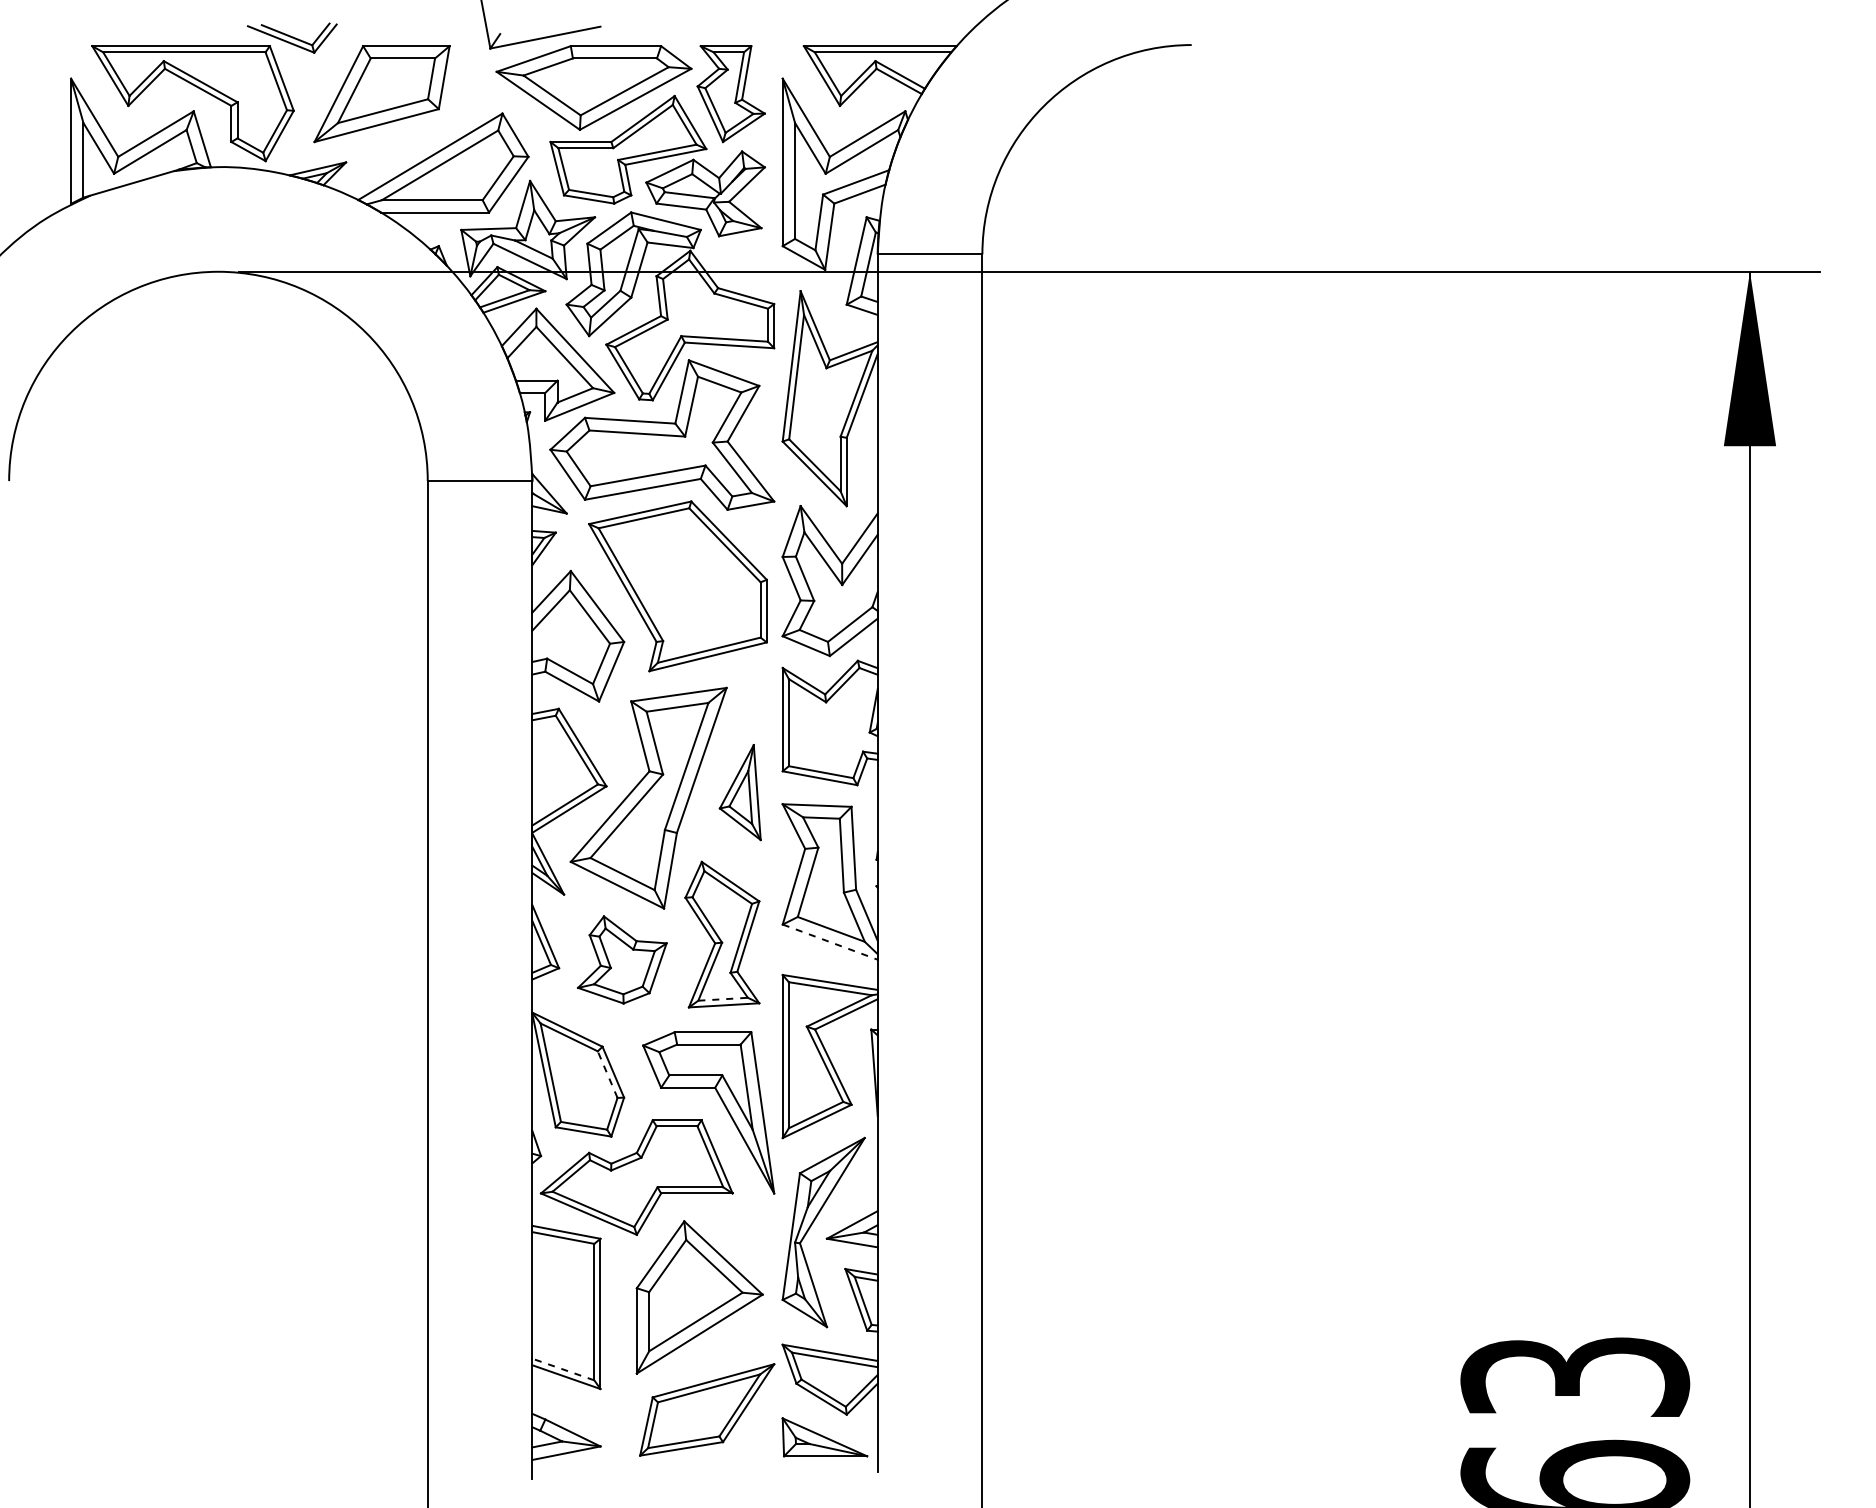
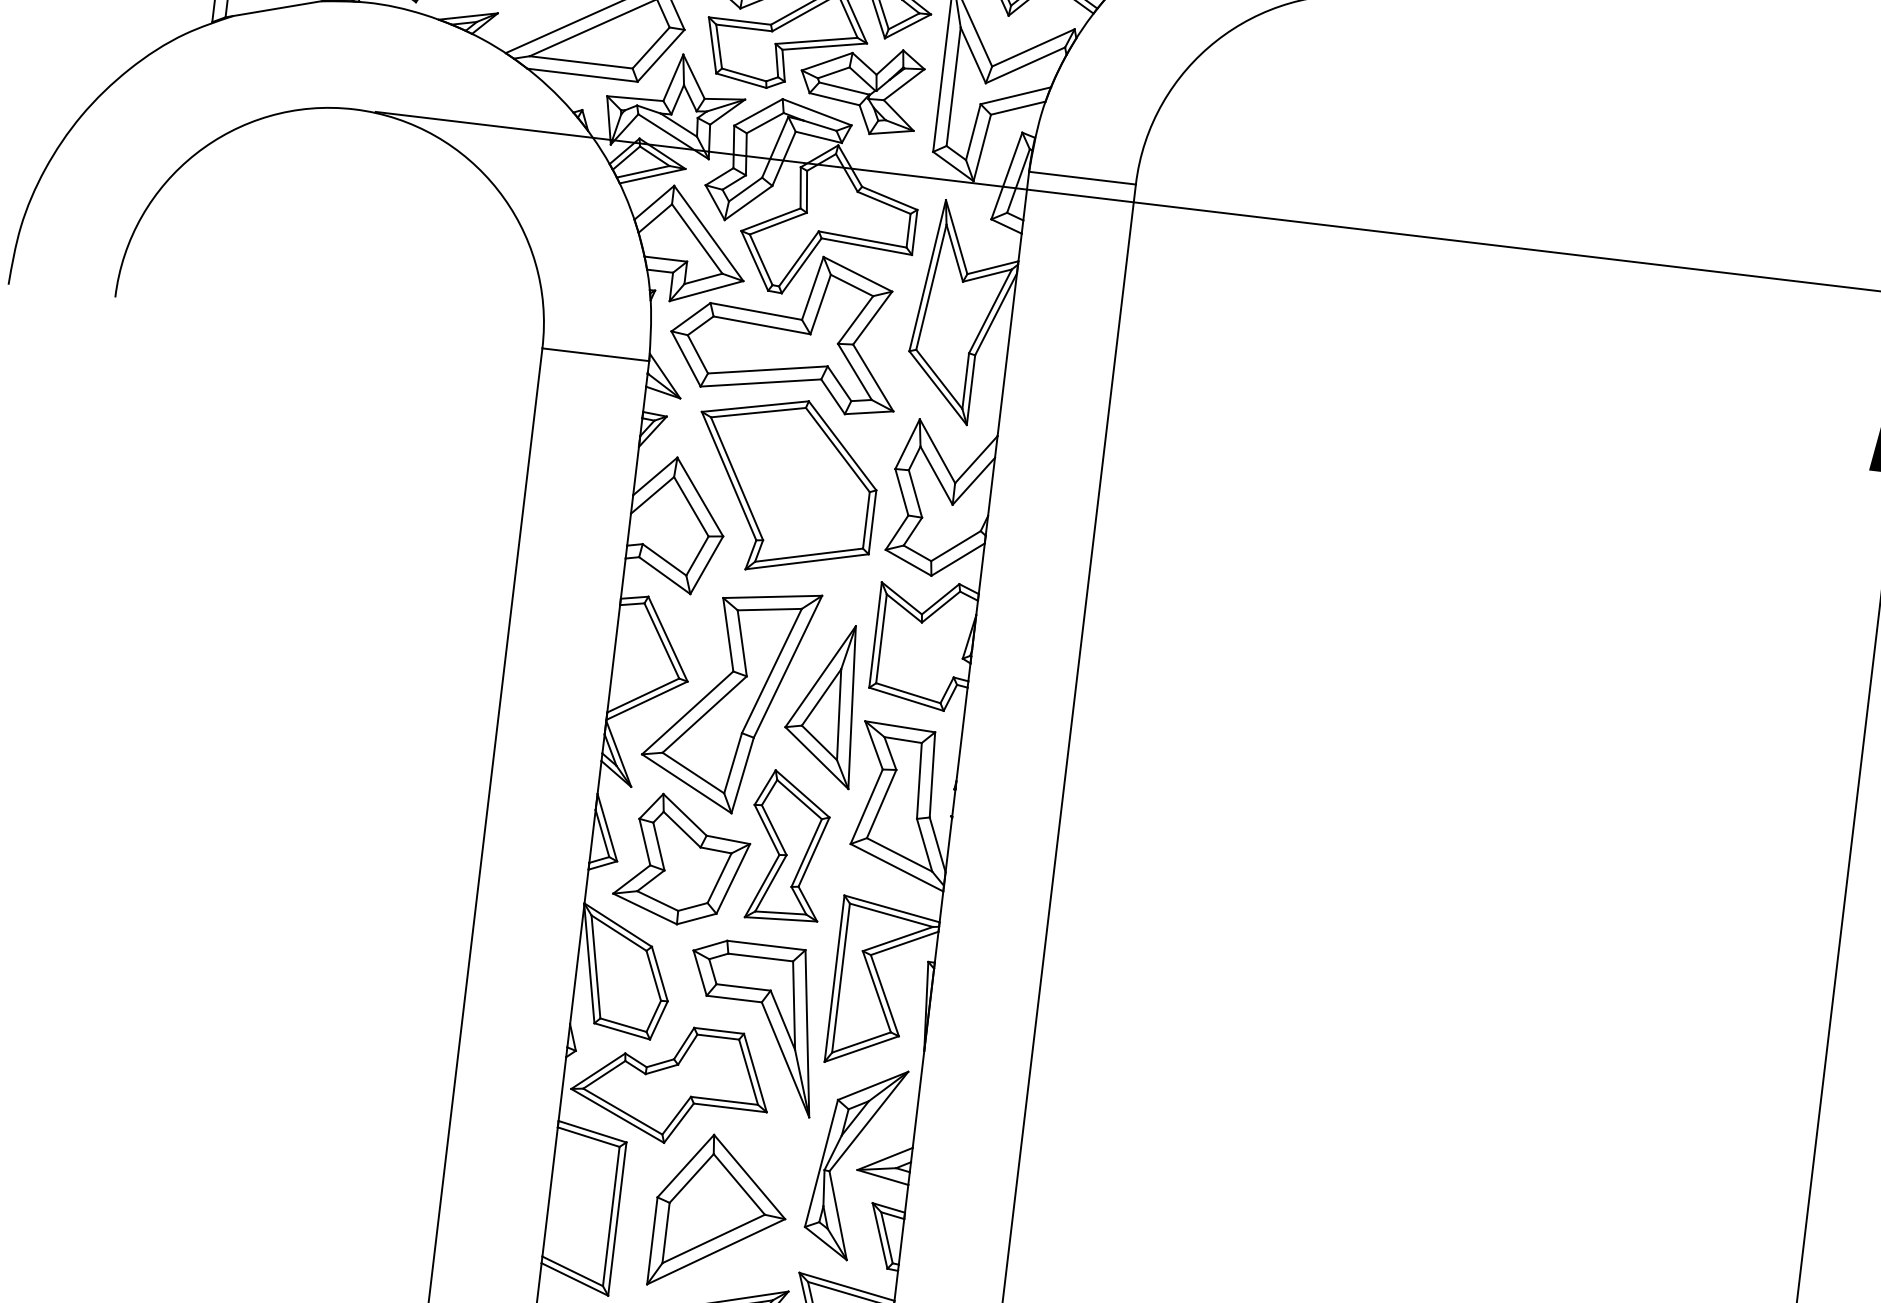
part: (740, 792) -> (823, 704), size x1.67
line: (830, 942) -> (897, 868), dashed -> solid
part: (622, 959) -> (682, 860), size x1.43
line: (723, 999) -> (781, 913), dashed -> solid
line: (607, 1074) -> (653, 975), dashed -> solid
line: (563, 1369) -> (572, 1271), dashed -> solid

